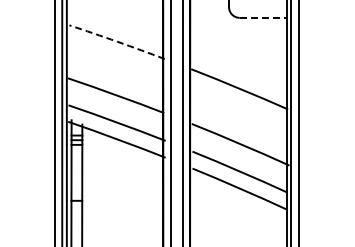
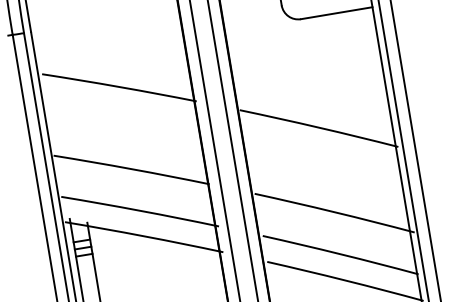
line: (263, 17) -> (337, 12), dashed -> solid
arc: (117, 41) -> (119, 86), dashed -> solid

